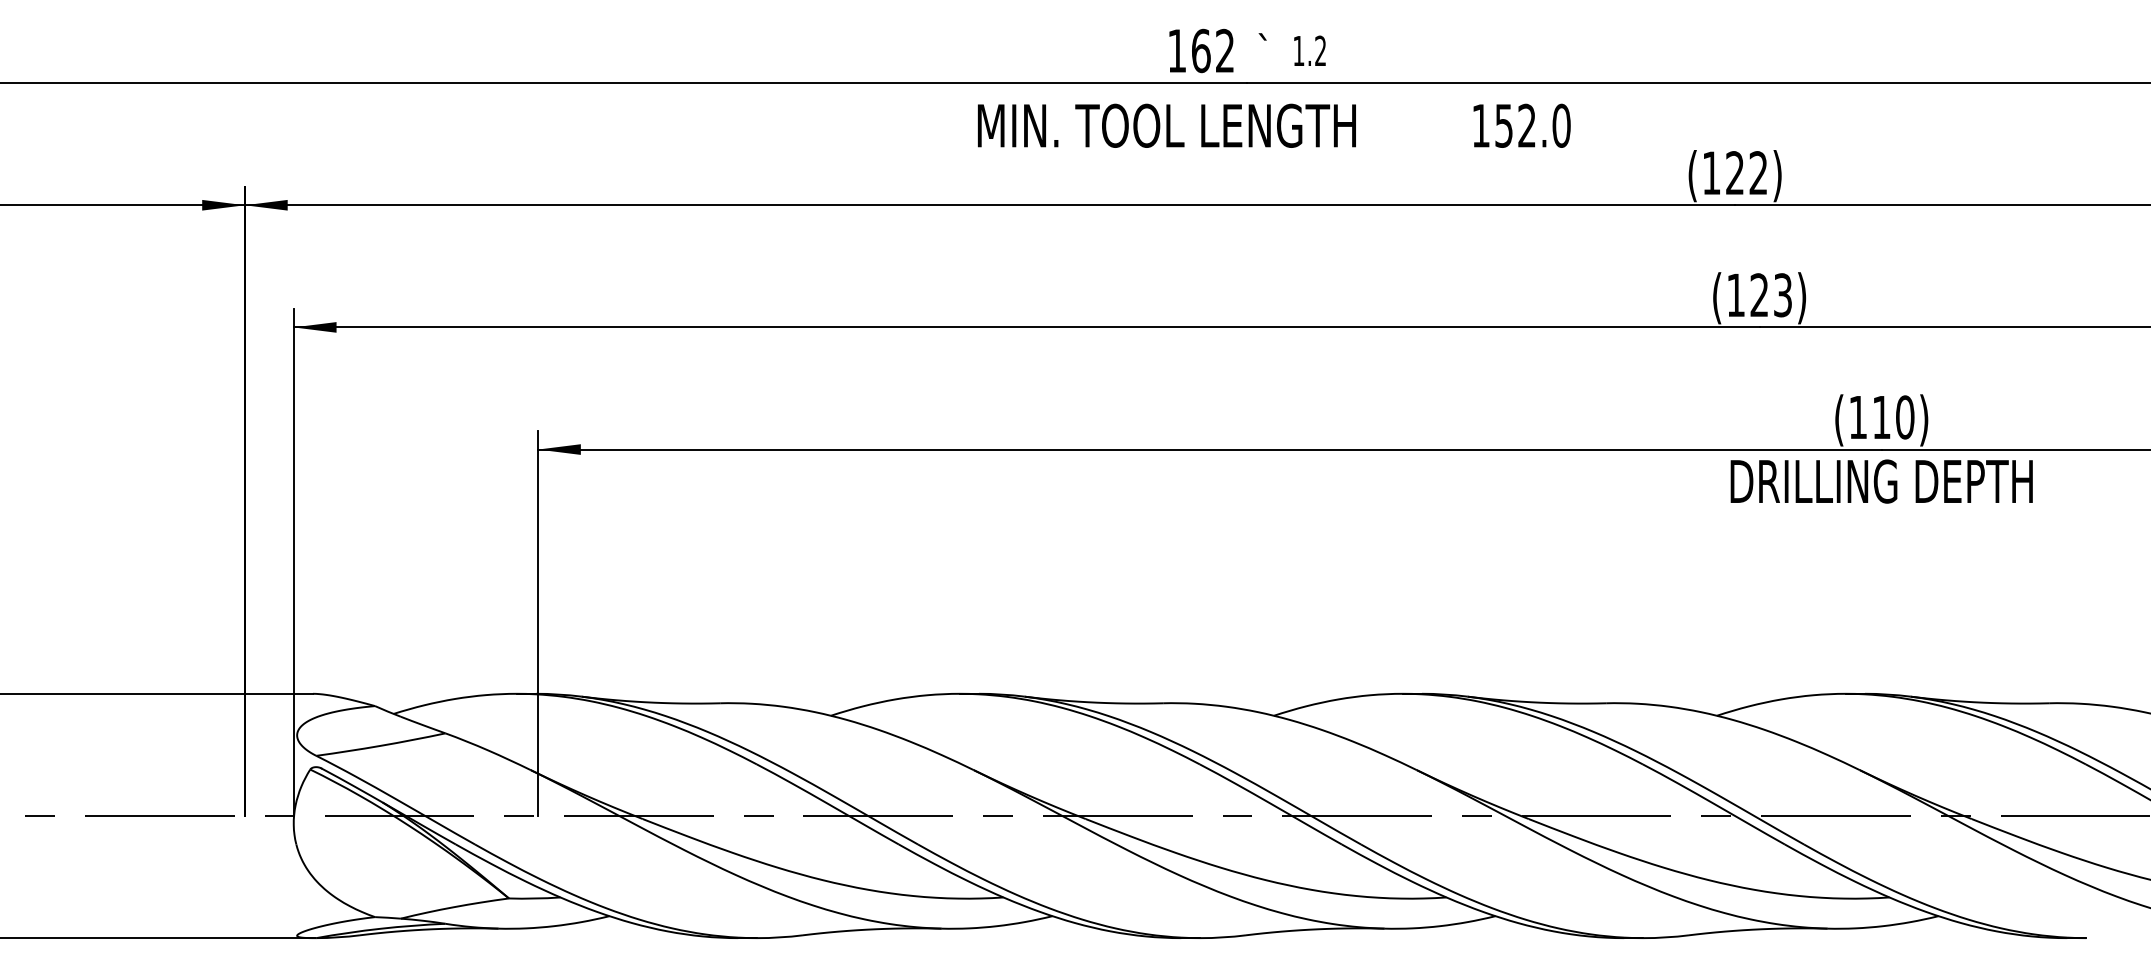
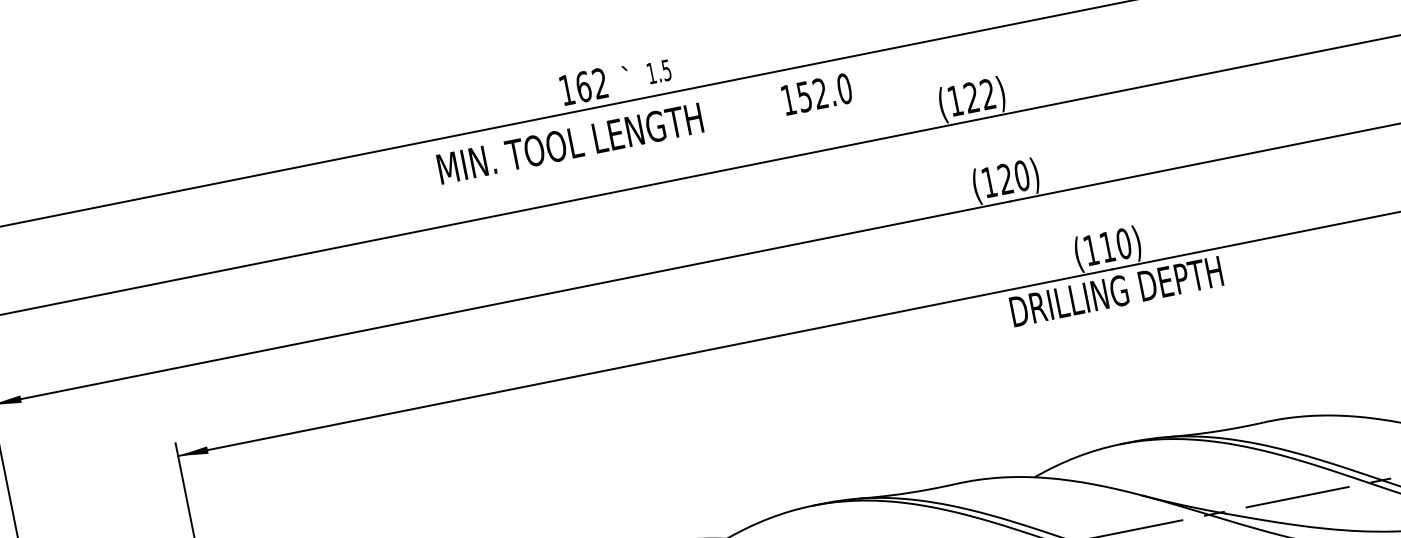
text: (1320, 50) -> (666, 69), 1.2 -> 1.5
text: (1782, 295) -> (1021, 176), (123) -> (120)

